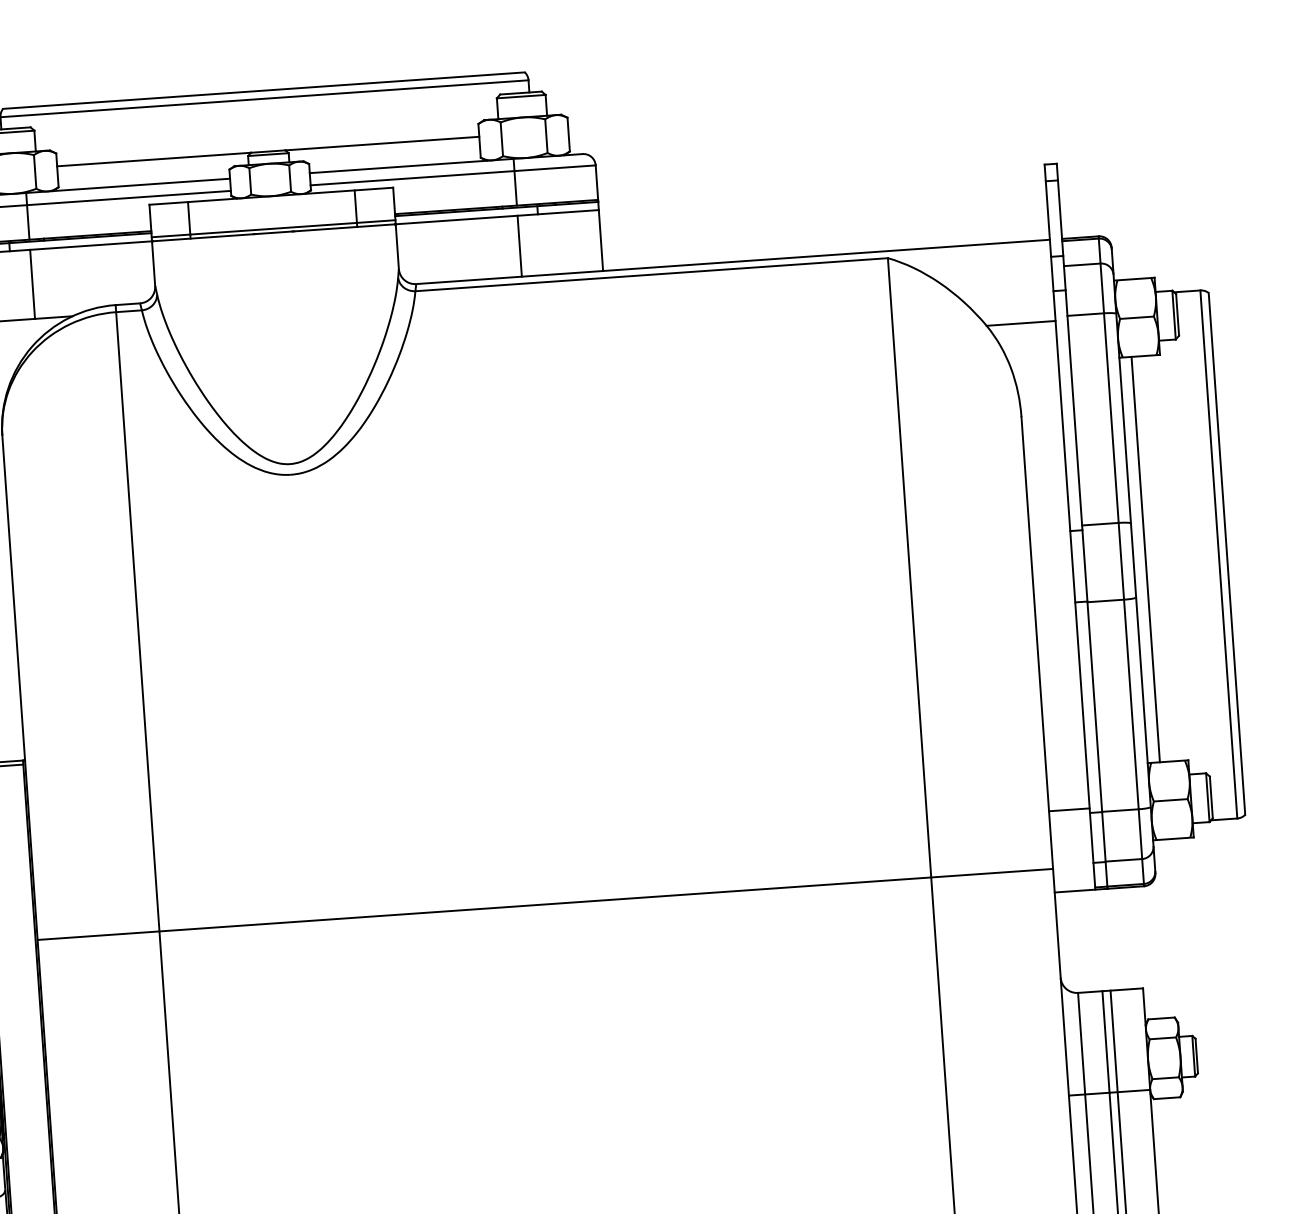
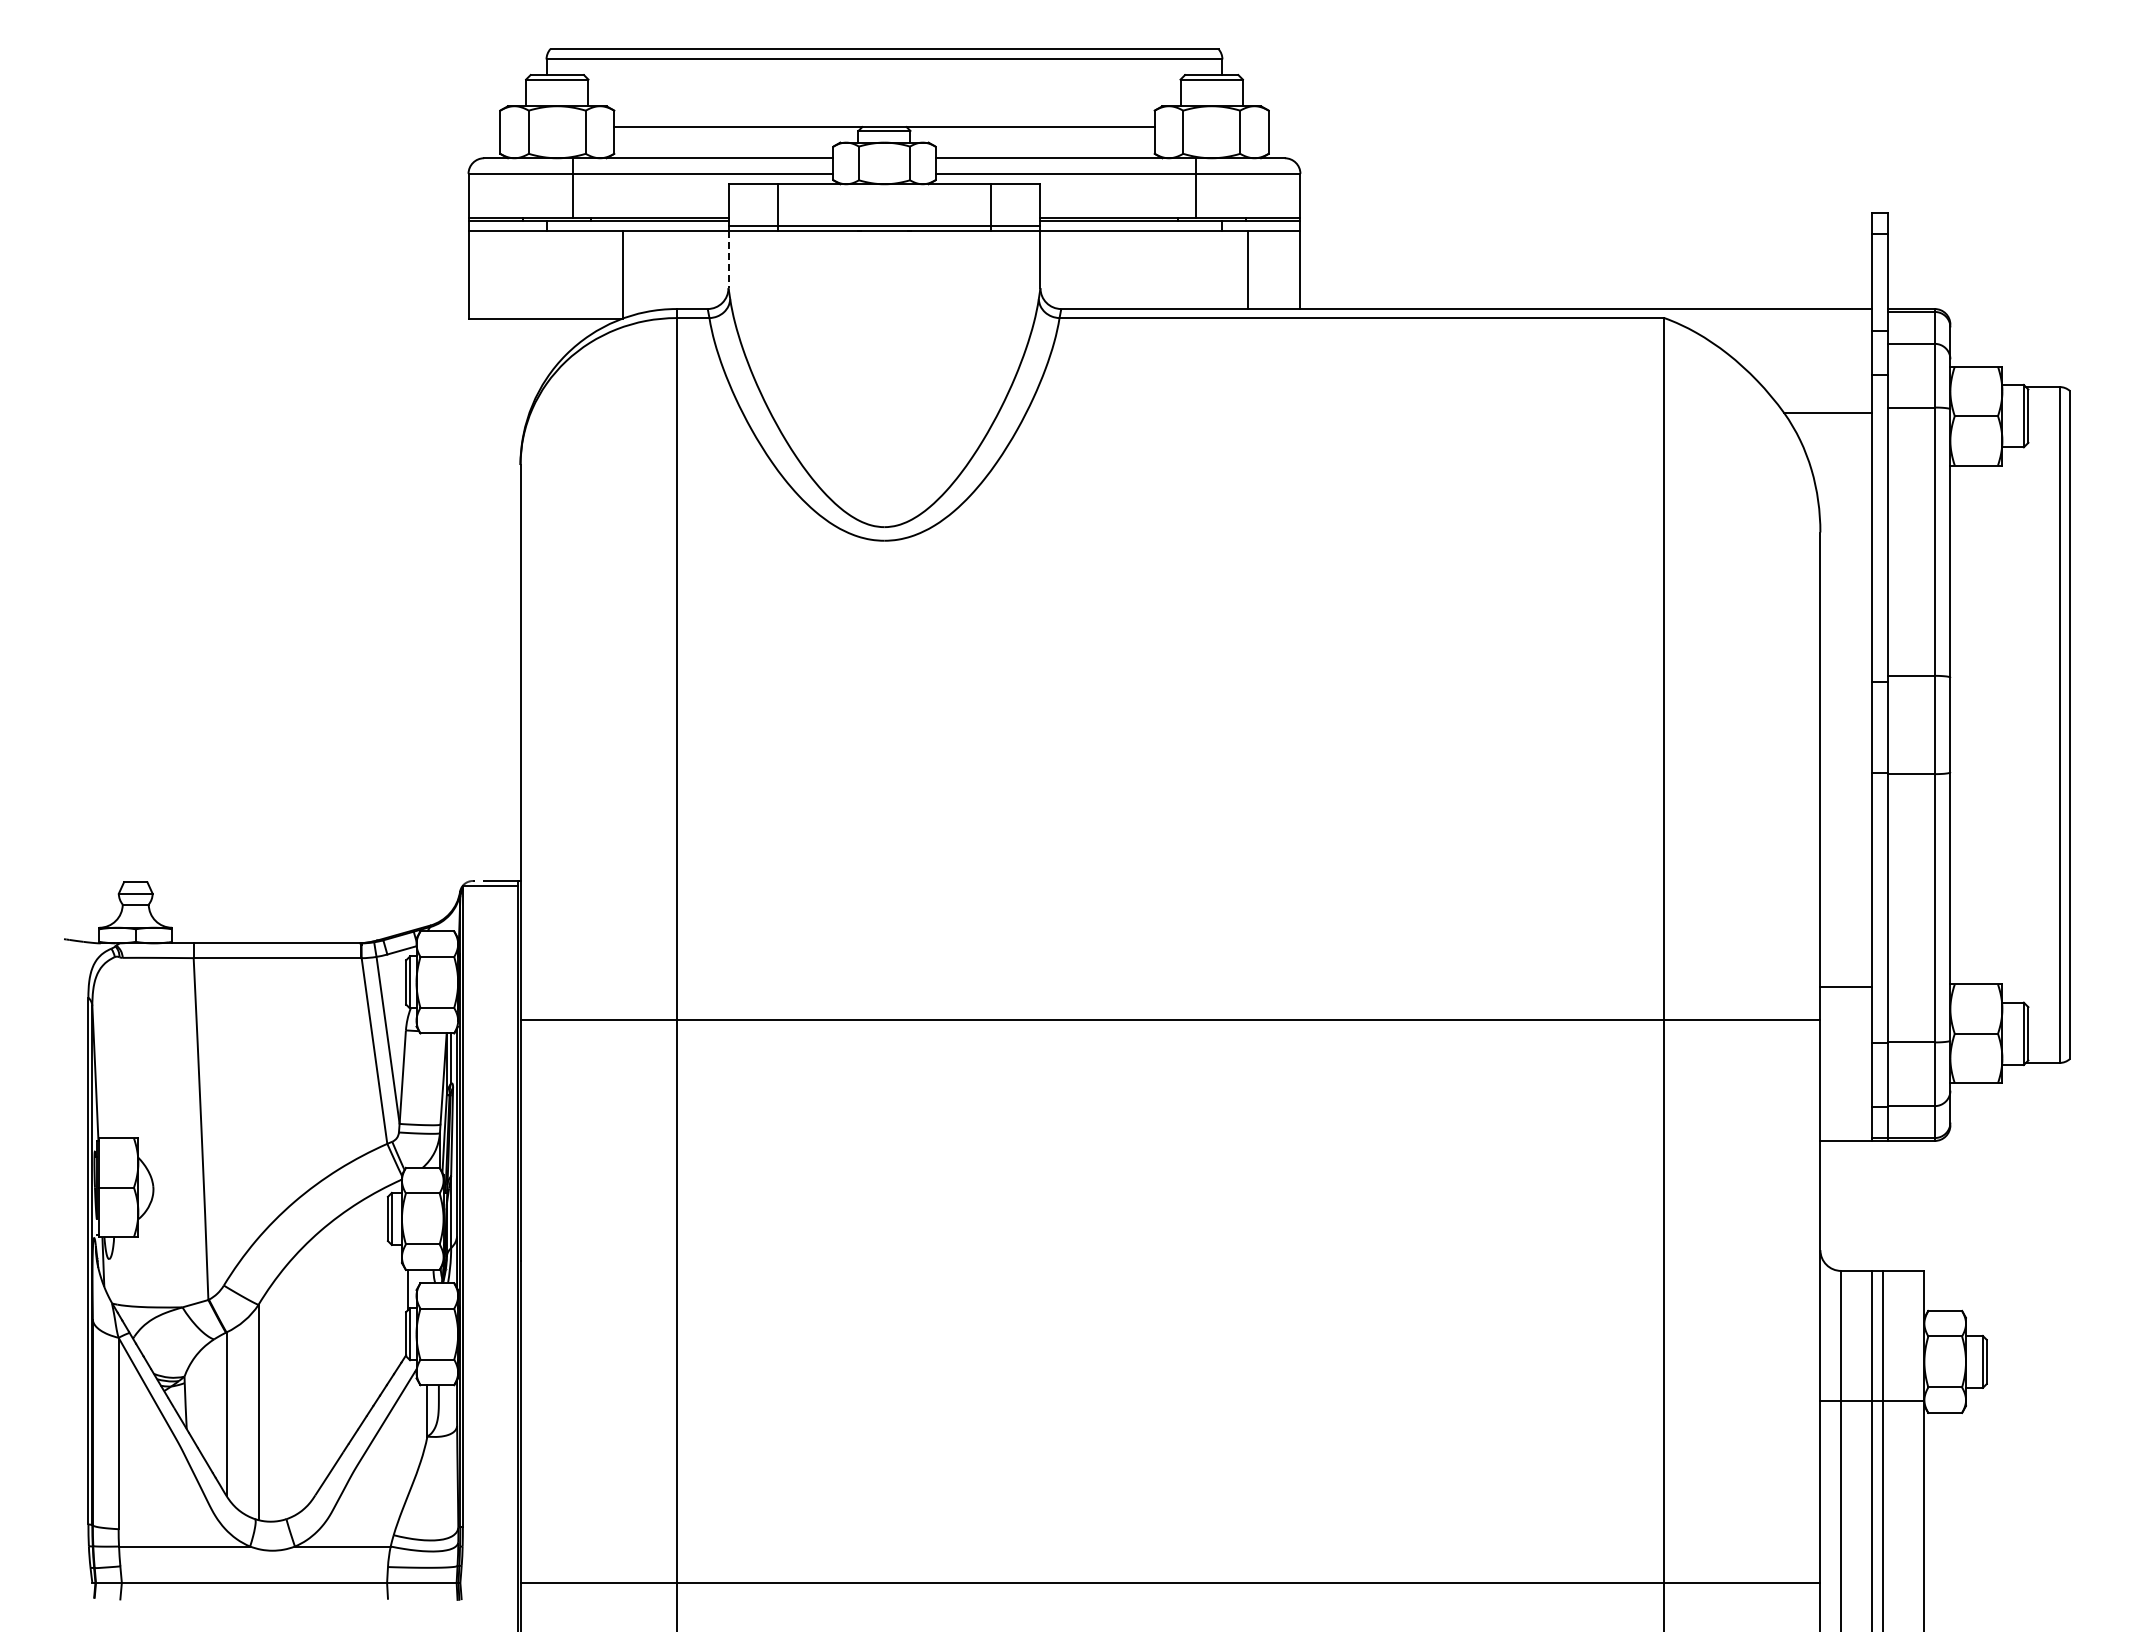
line: (519, 246) -> (1248, 270), moved
line: (153, 263) -> (728, 259), solid -> dashed
line: (32, 284) -> (622, 275), moved
line: (1145, 559) -> (1965, 724), removed
line: (1069, 809) -> (1846, 986), moved
line: (545, 904) -> (1170, 1019), moved

